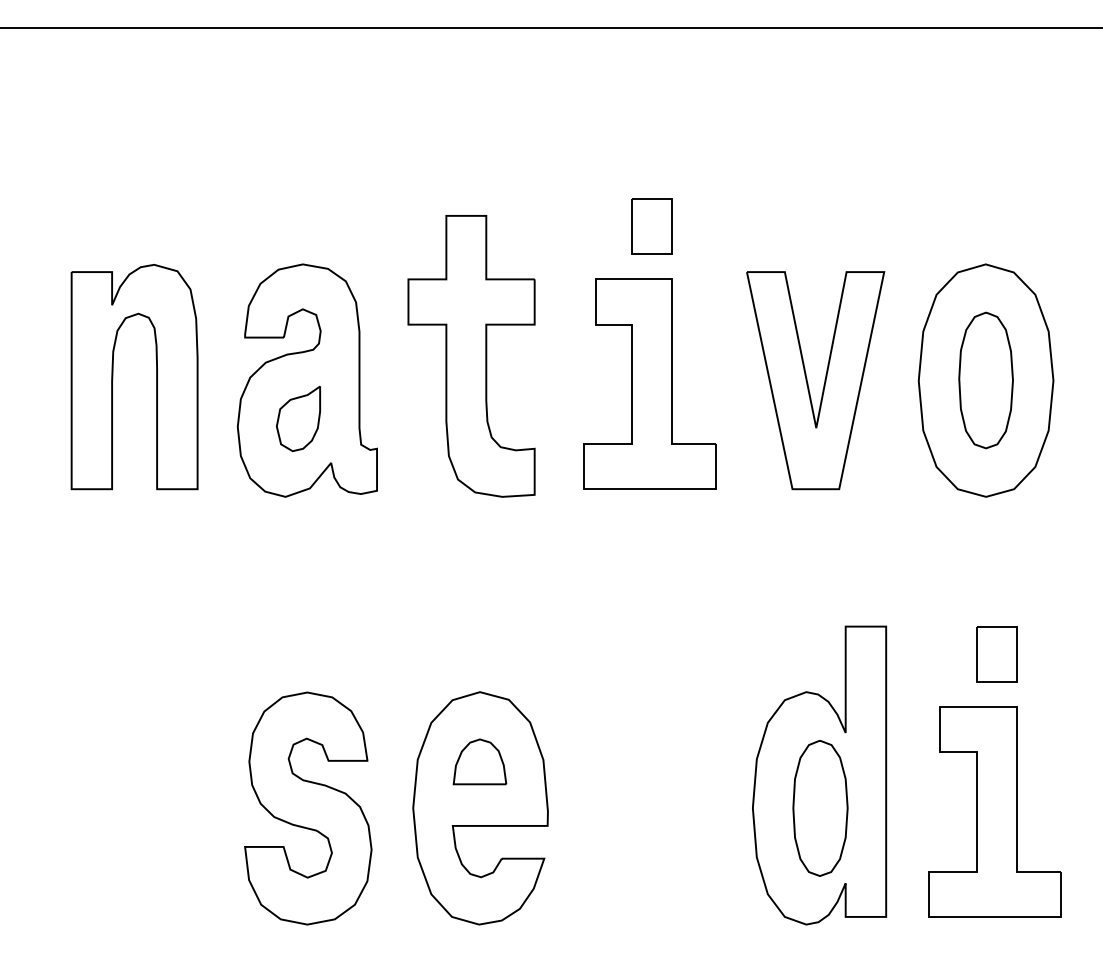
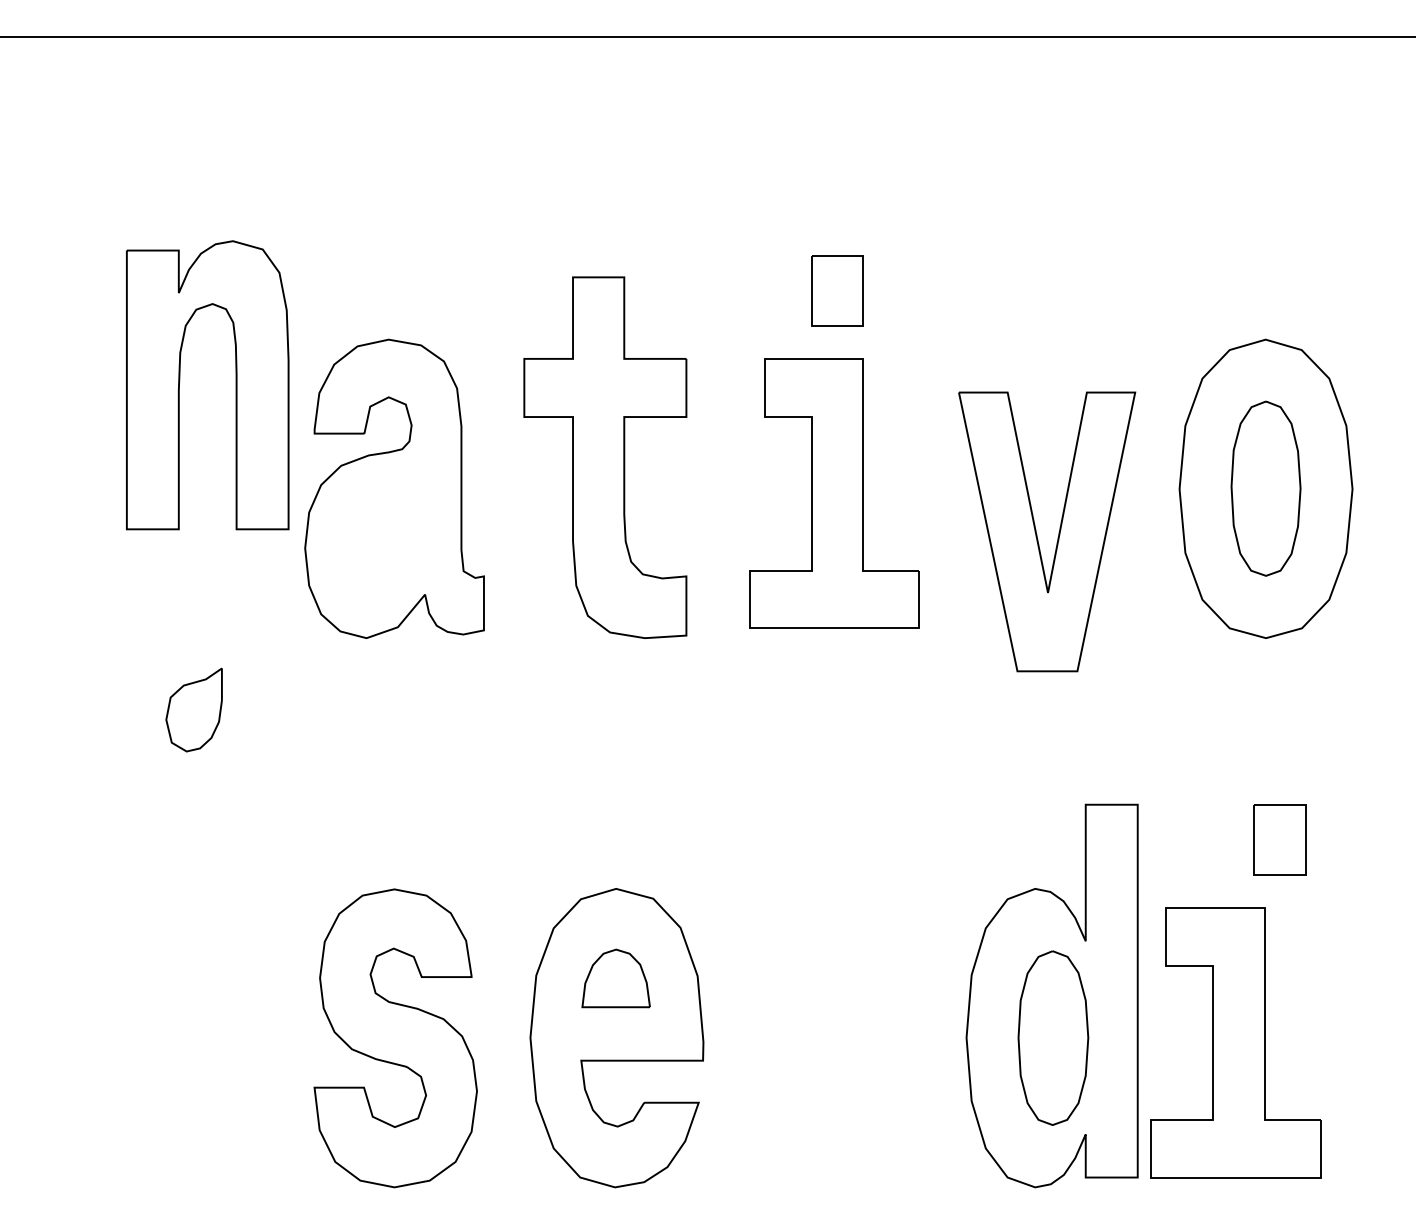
part: (113, 374) -> (180, 381), moved
part: (808, 382) -> (1037, 534), moved
part: (298, 418) -> (193, 709), moved
part: (994, 811) -> (1235, 1042), moved

